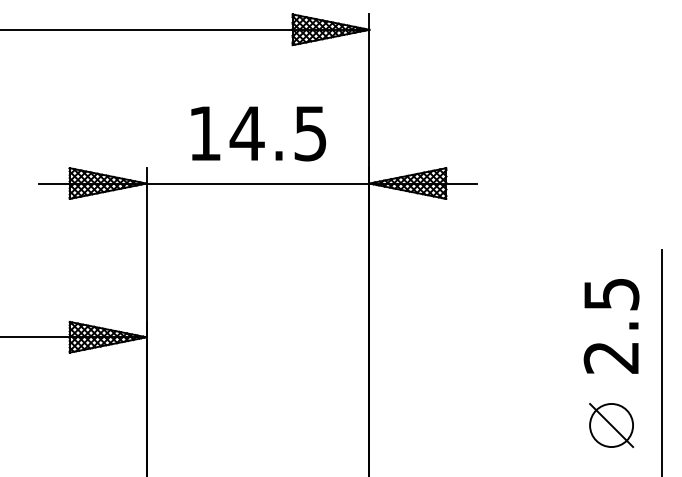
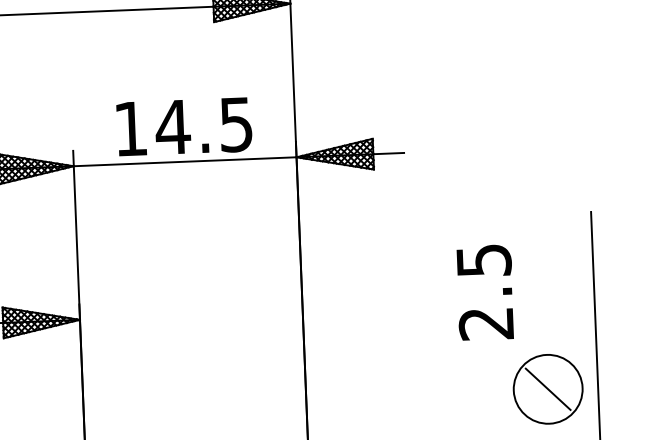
text: (258, 133) -> (184, 126), moved
text: (611, 326) -> (485, 292), moved
circle: (611, 425) -> (548, 389), size x1.6

